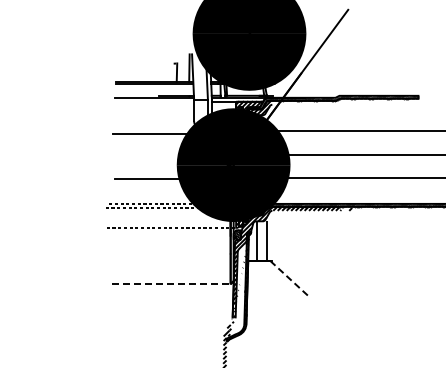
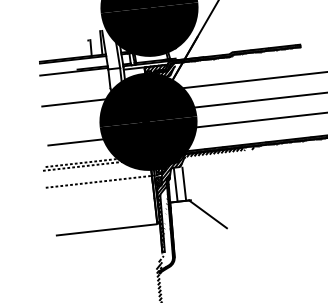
line: (290, 279) -> (208, 214), dashed -> solid
line: (171, 284) -> (106, 230), dashed -> solid

